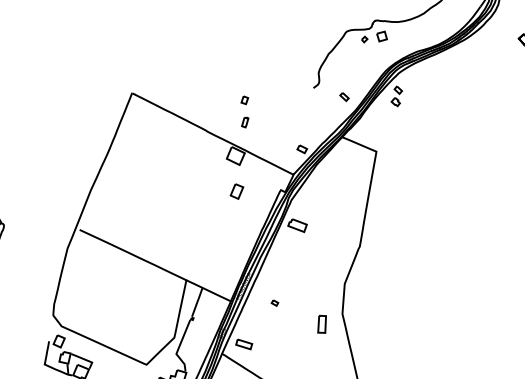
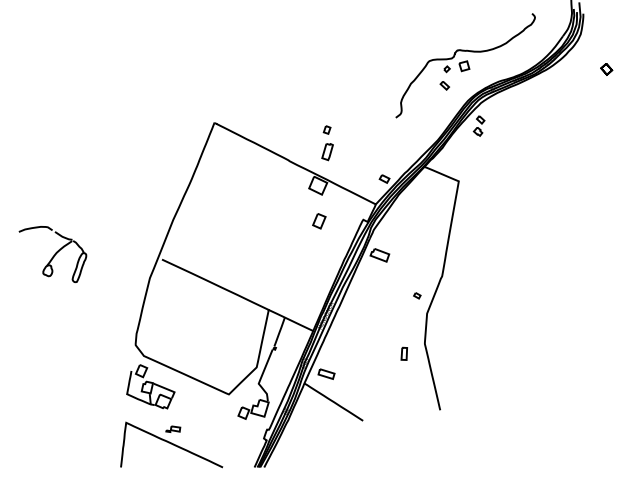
part: (344, 96) -> (444, 85), moved
part: (245, 122) -> (327, 152), size x1.67
part: (275, 302) -> (417, 295), moved
part: (321, 323) -> (403, 353), size x0.71

